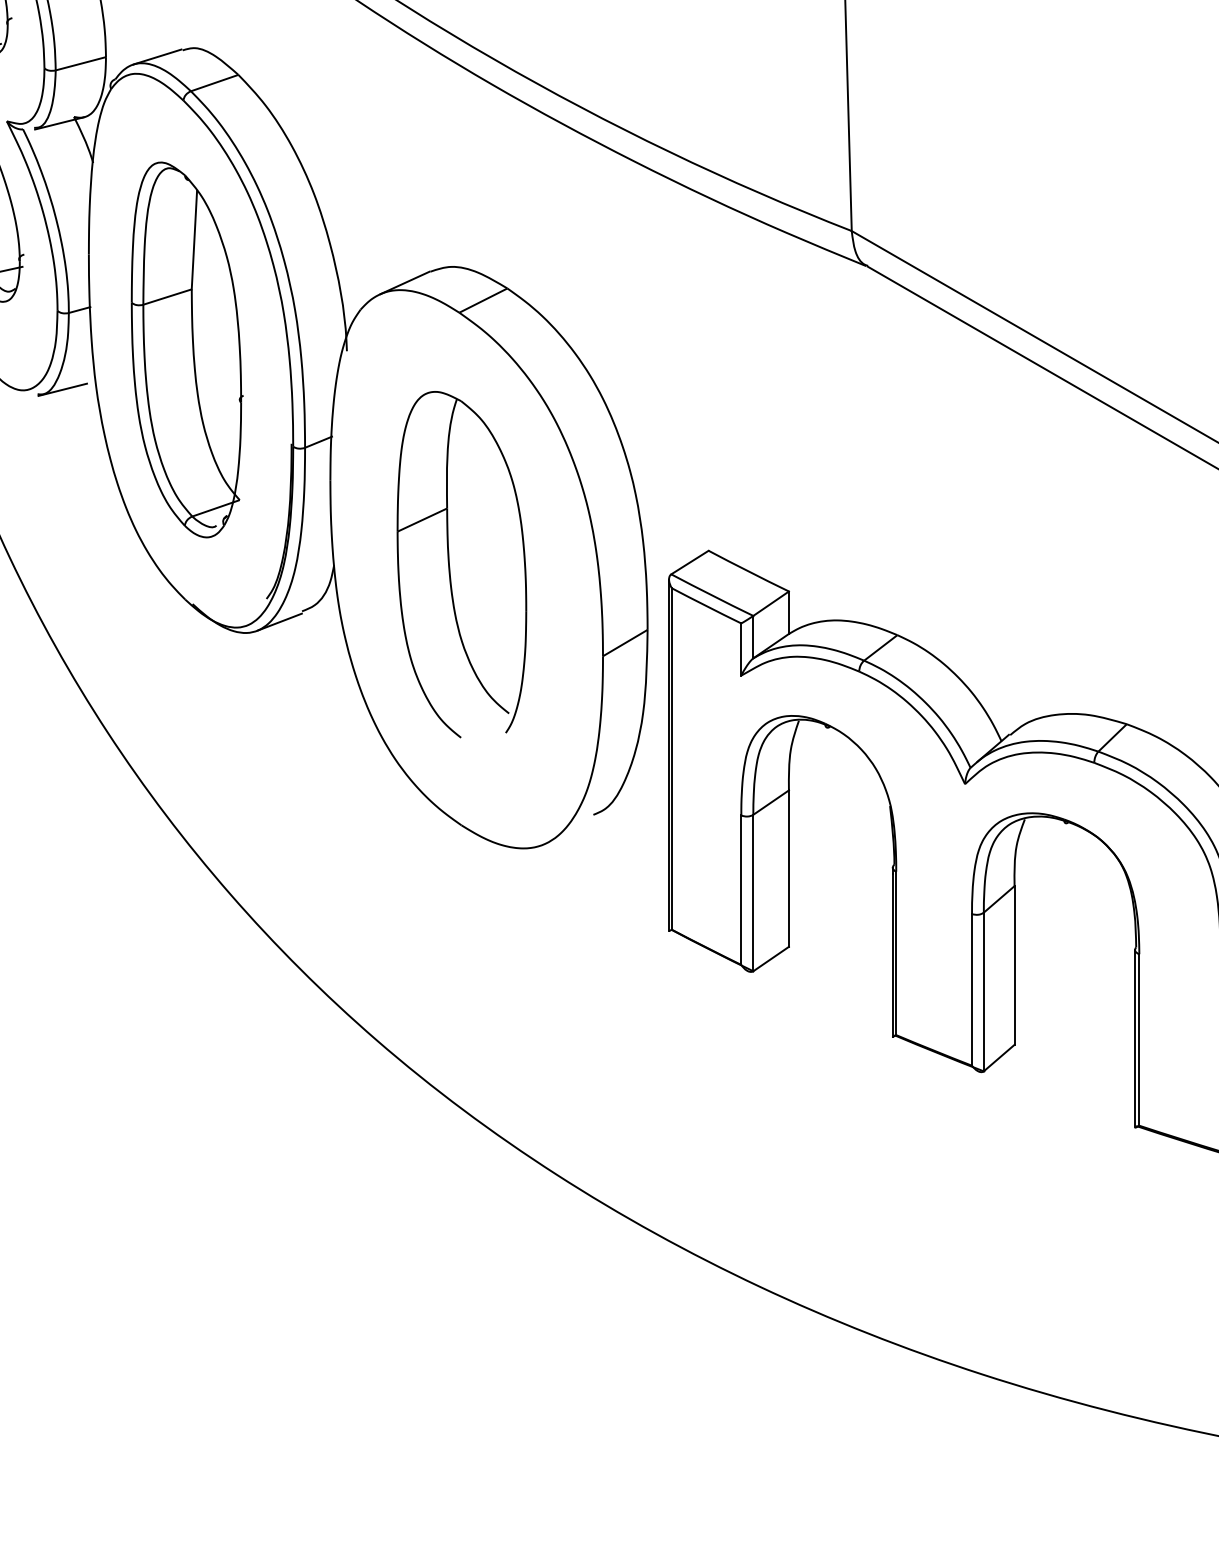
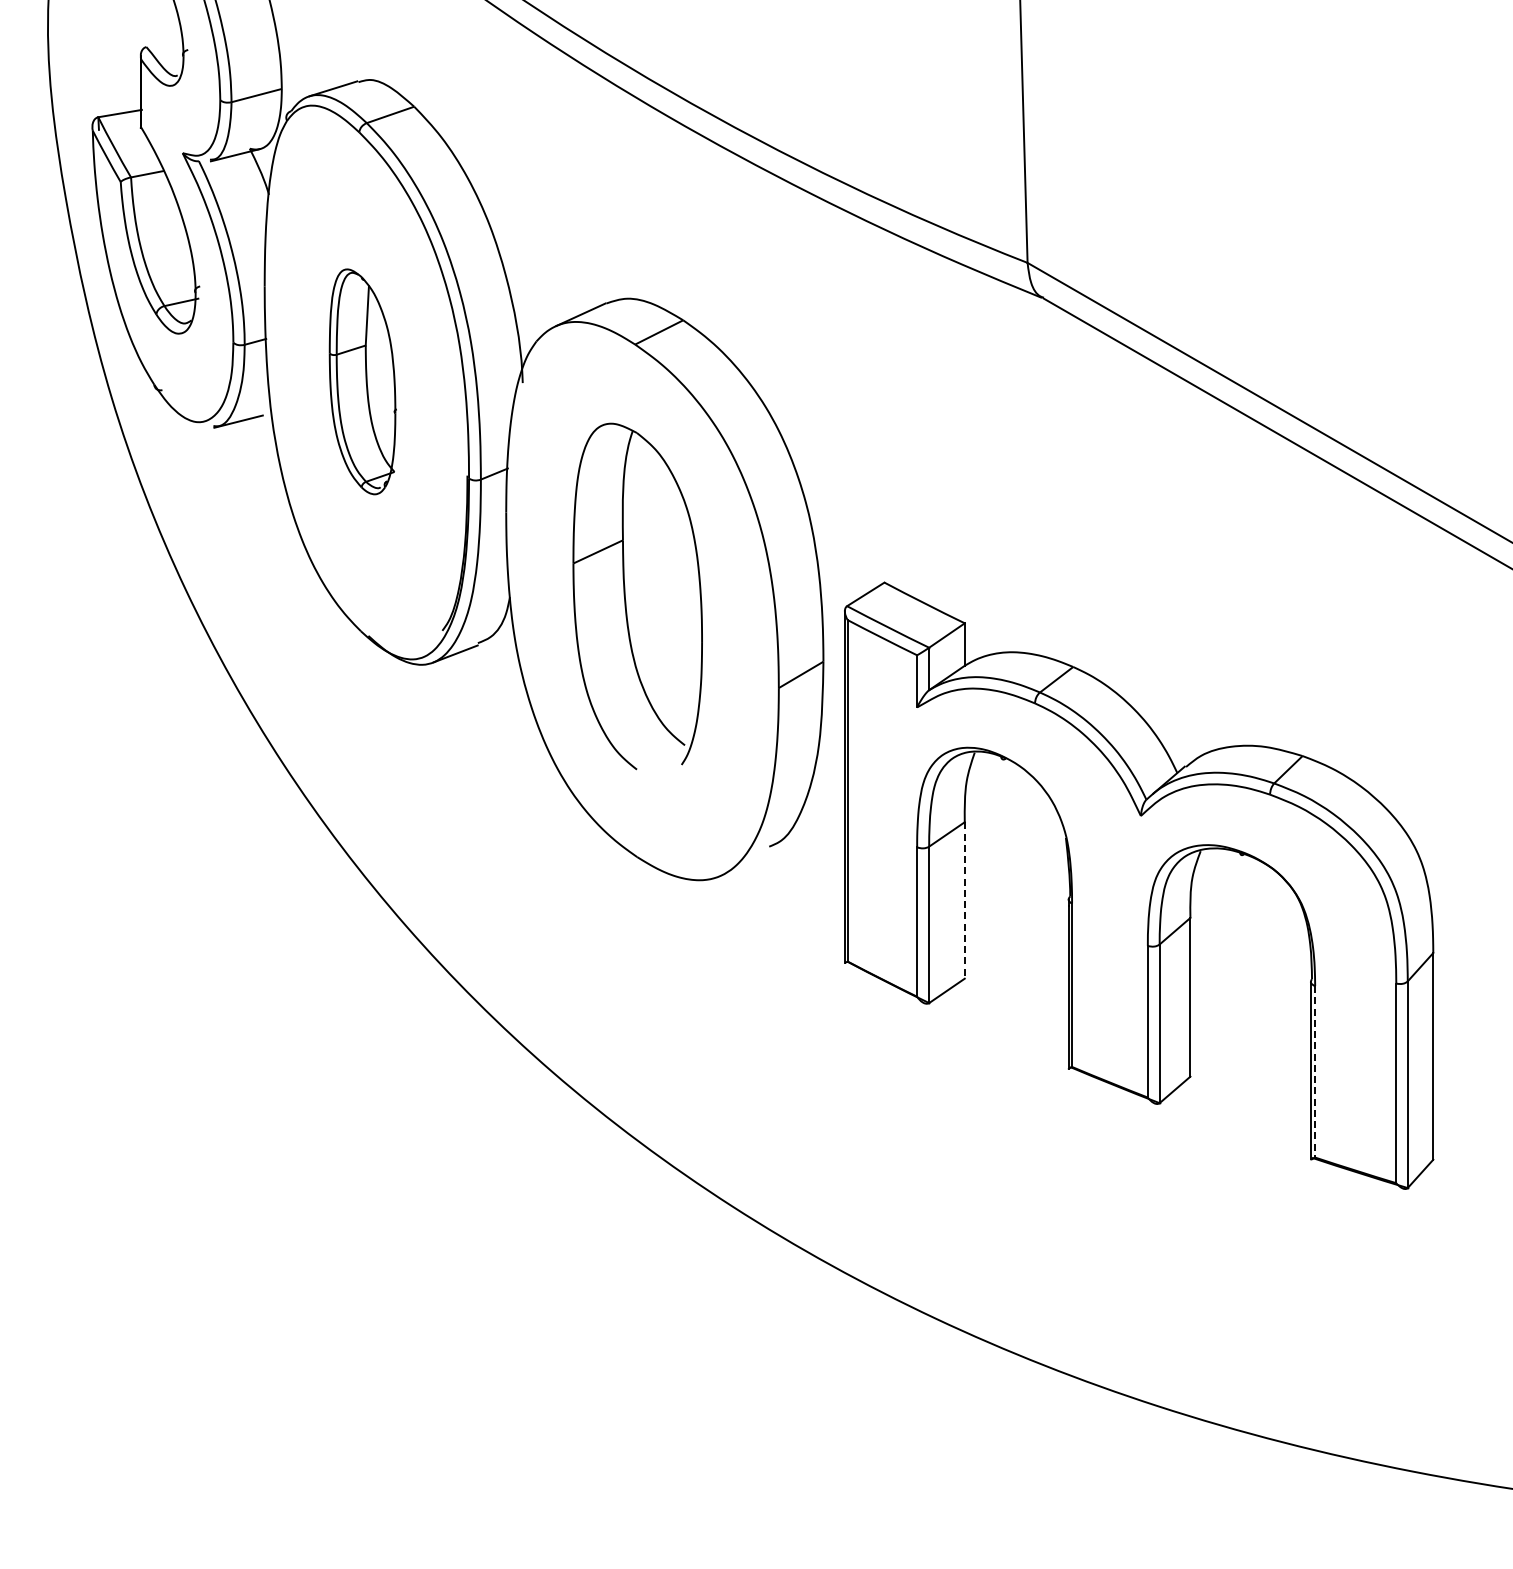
part: (186, 349) -> (362, 381), size x0.6
line: (788, 868) -> (964, 900), solid -> dashed
line: (1139, 1039) -> (1315, 1071), solid -> dashed

